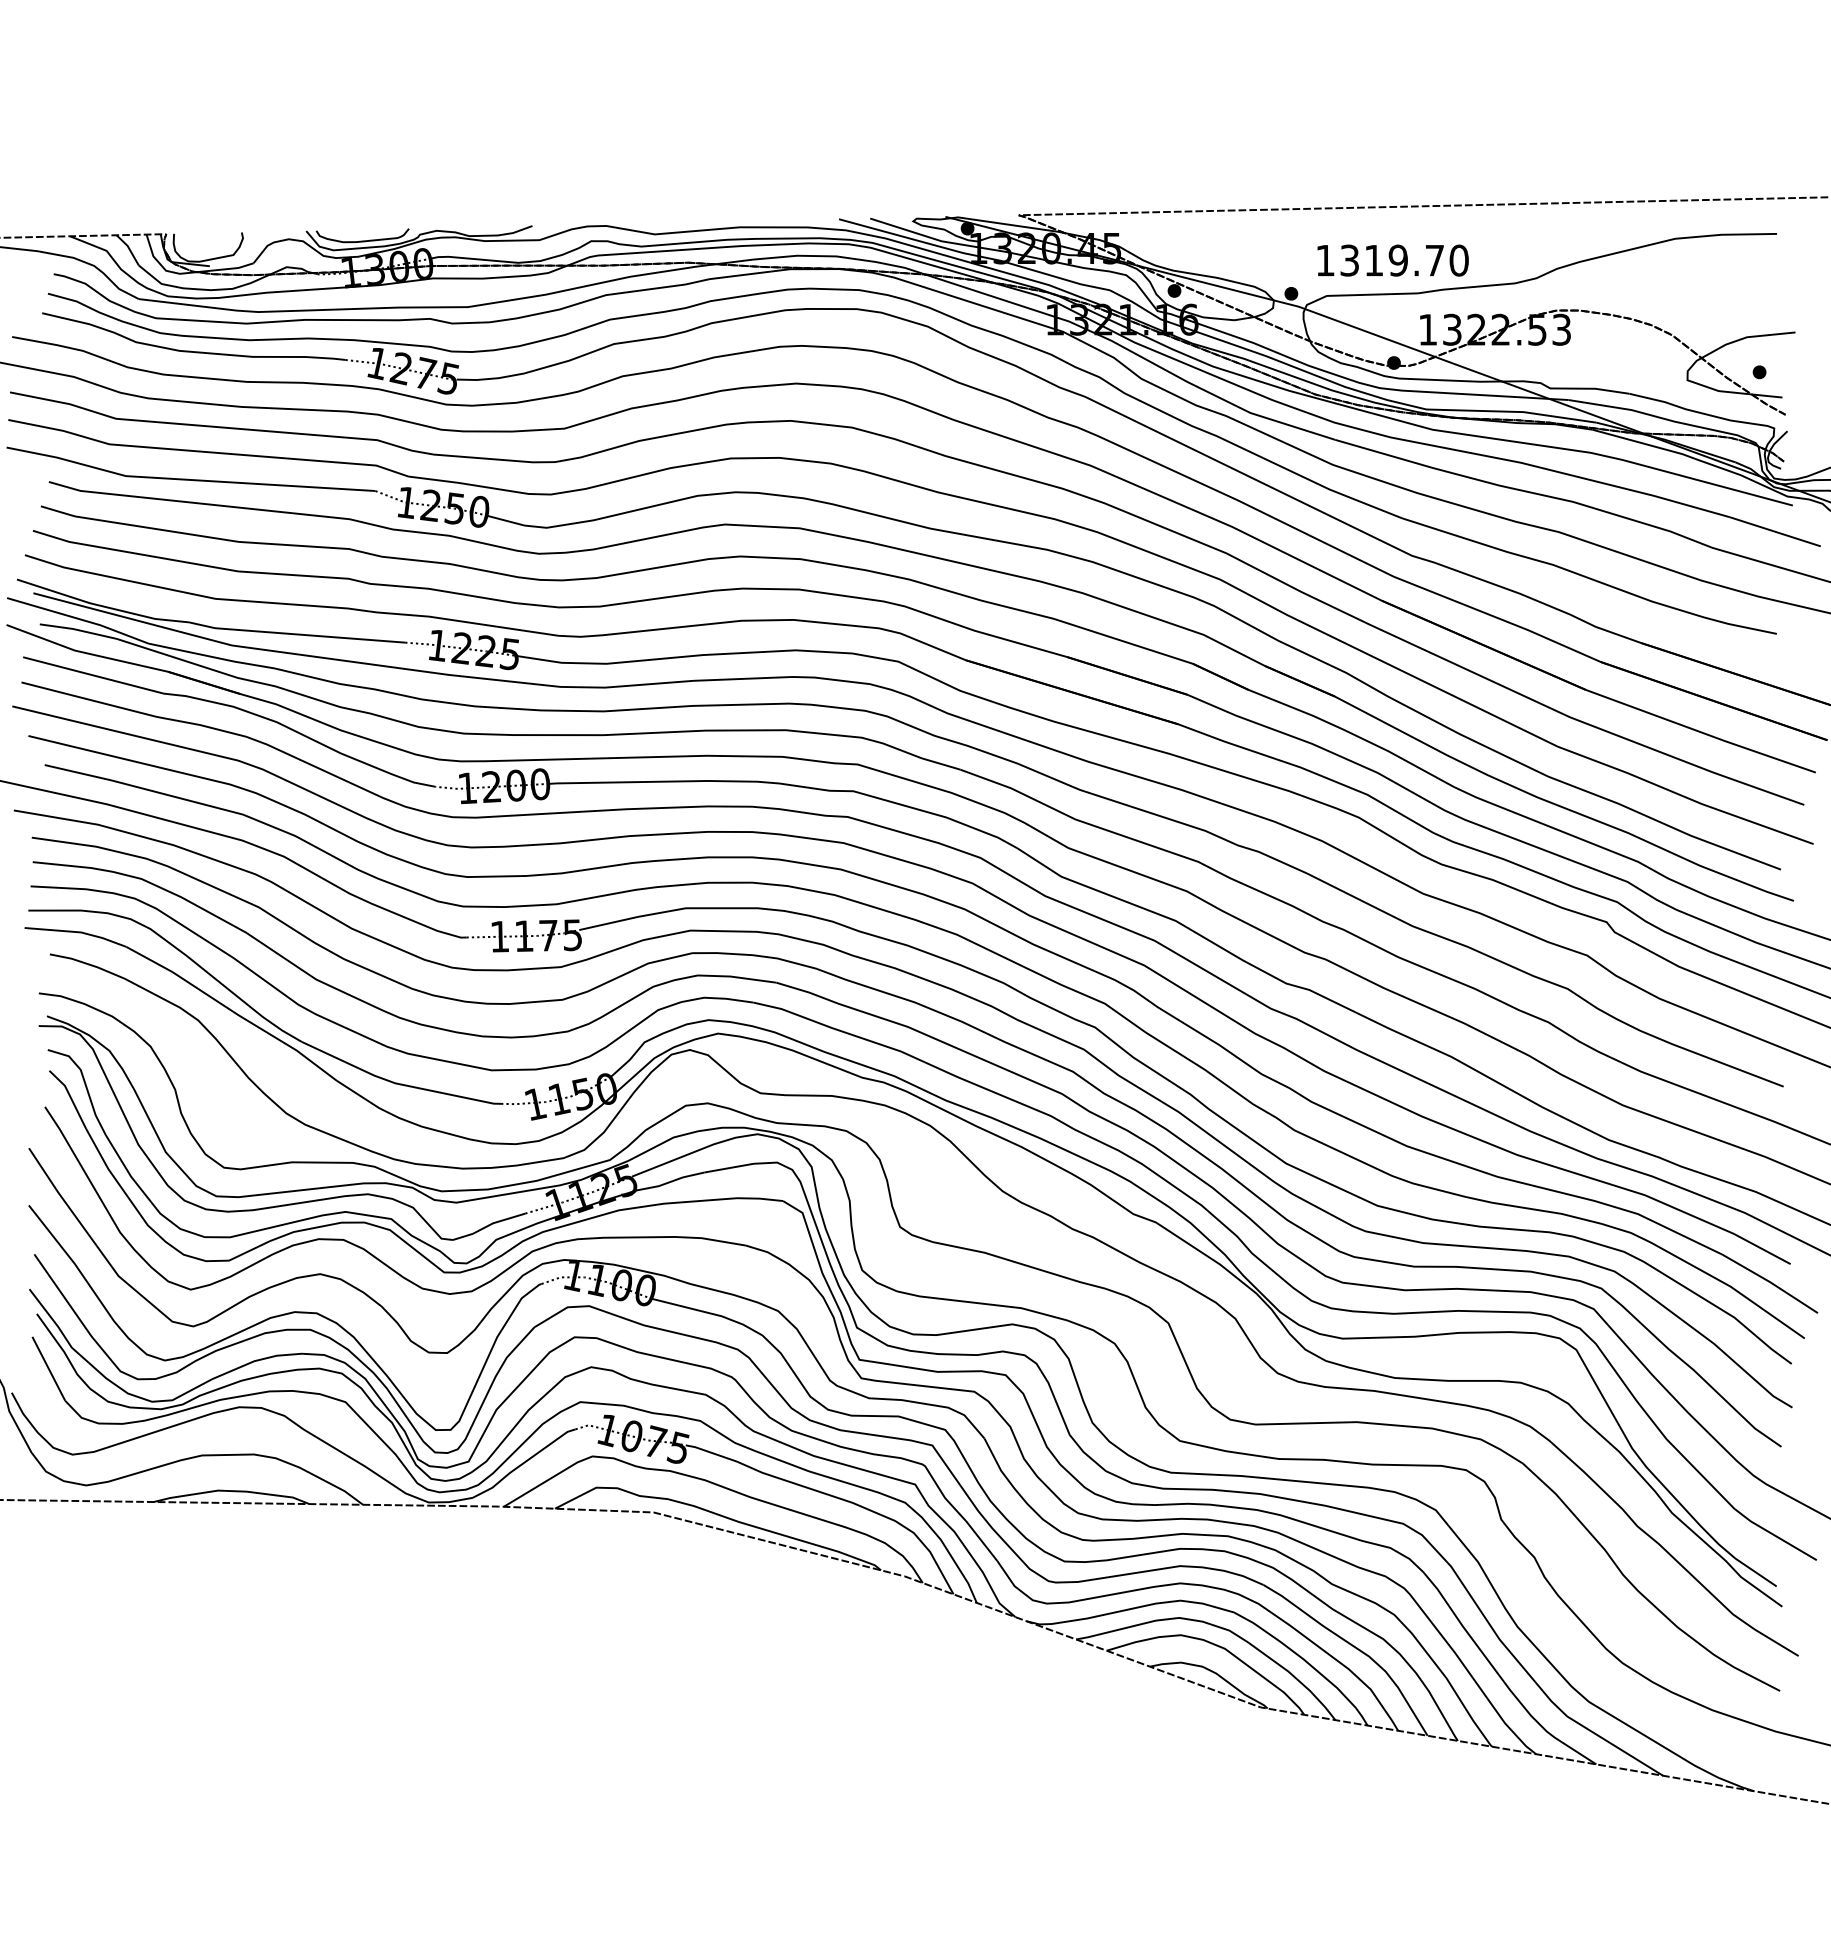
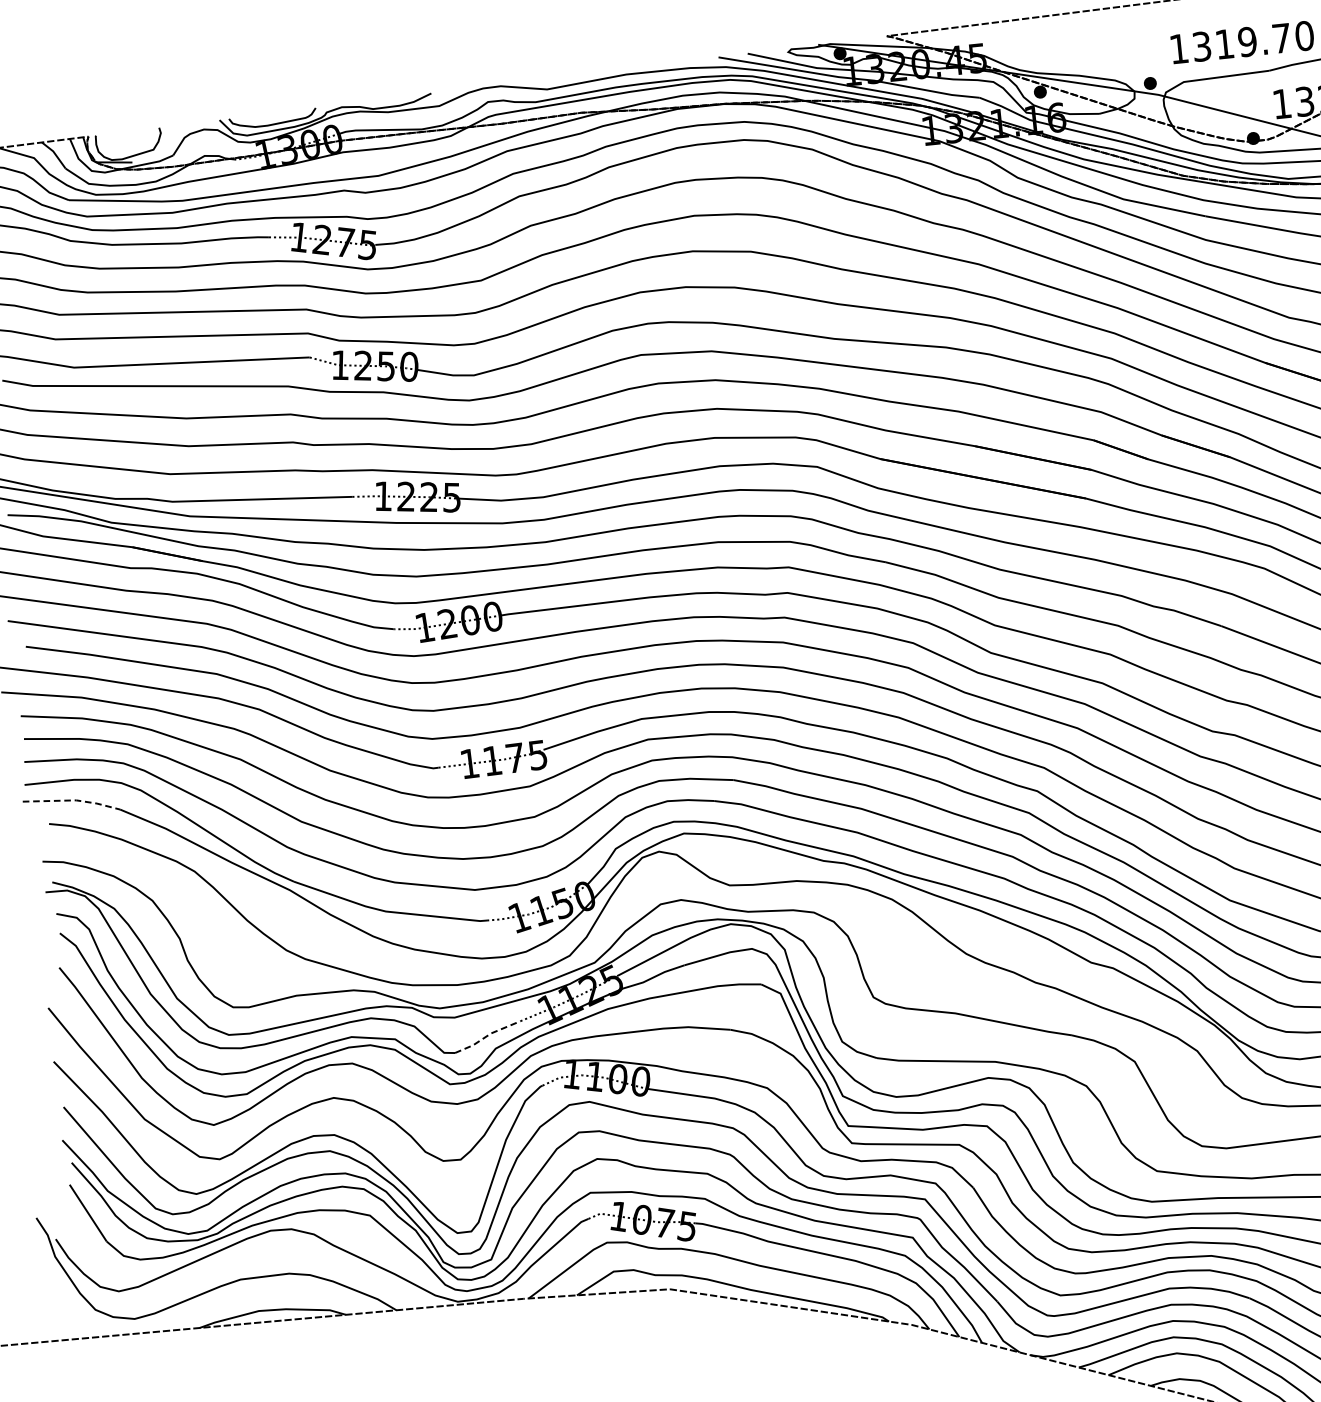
line: (78, 932) -> (73, 800), solid -> dashed
line: (488, 1225) -> (487, 1035), solid -> dashed

